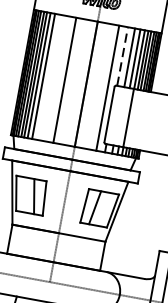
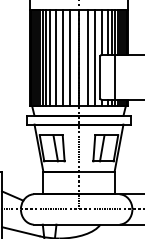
line: (123, 56) -> (102, 32), dashed -> solid
line: (49, 76) -> (50, 57), added
line: (55, 77) -> (55, 57), added
line: (75, 81) -> (70, 57), added
line: (97, 85) -> (87, 57), added

